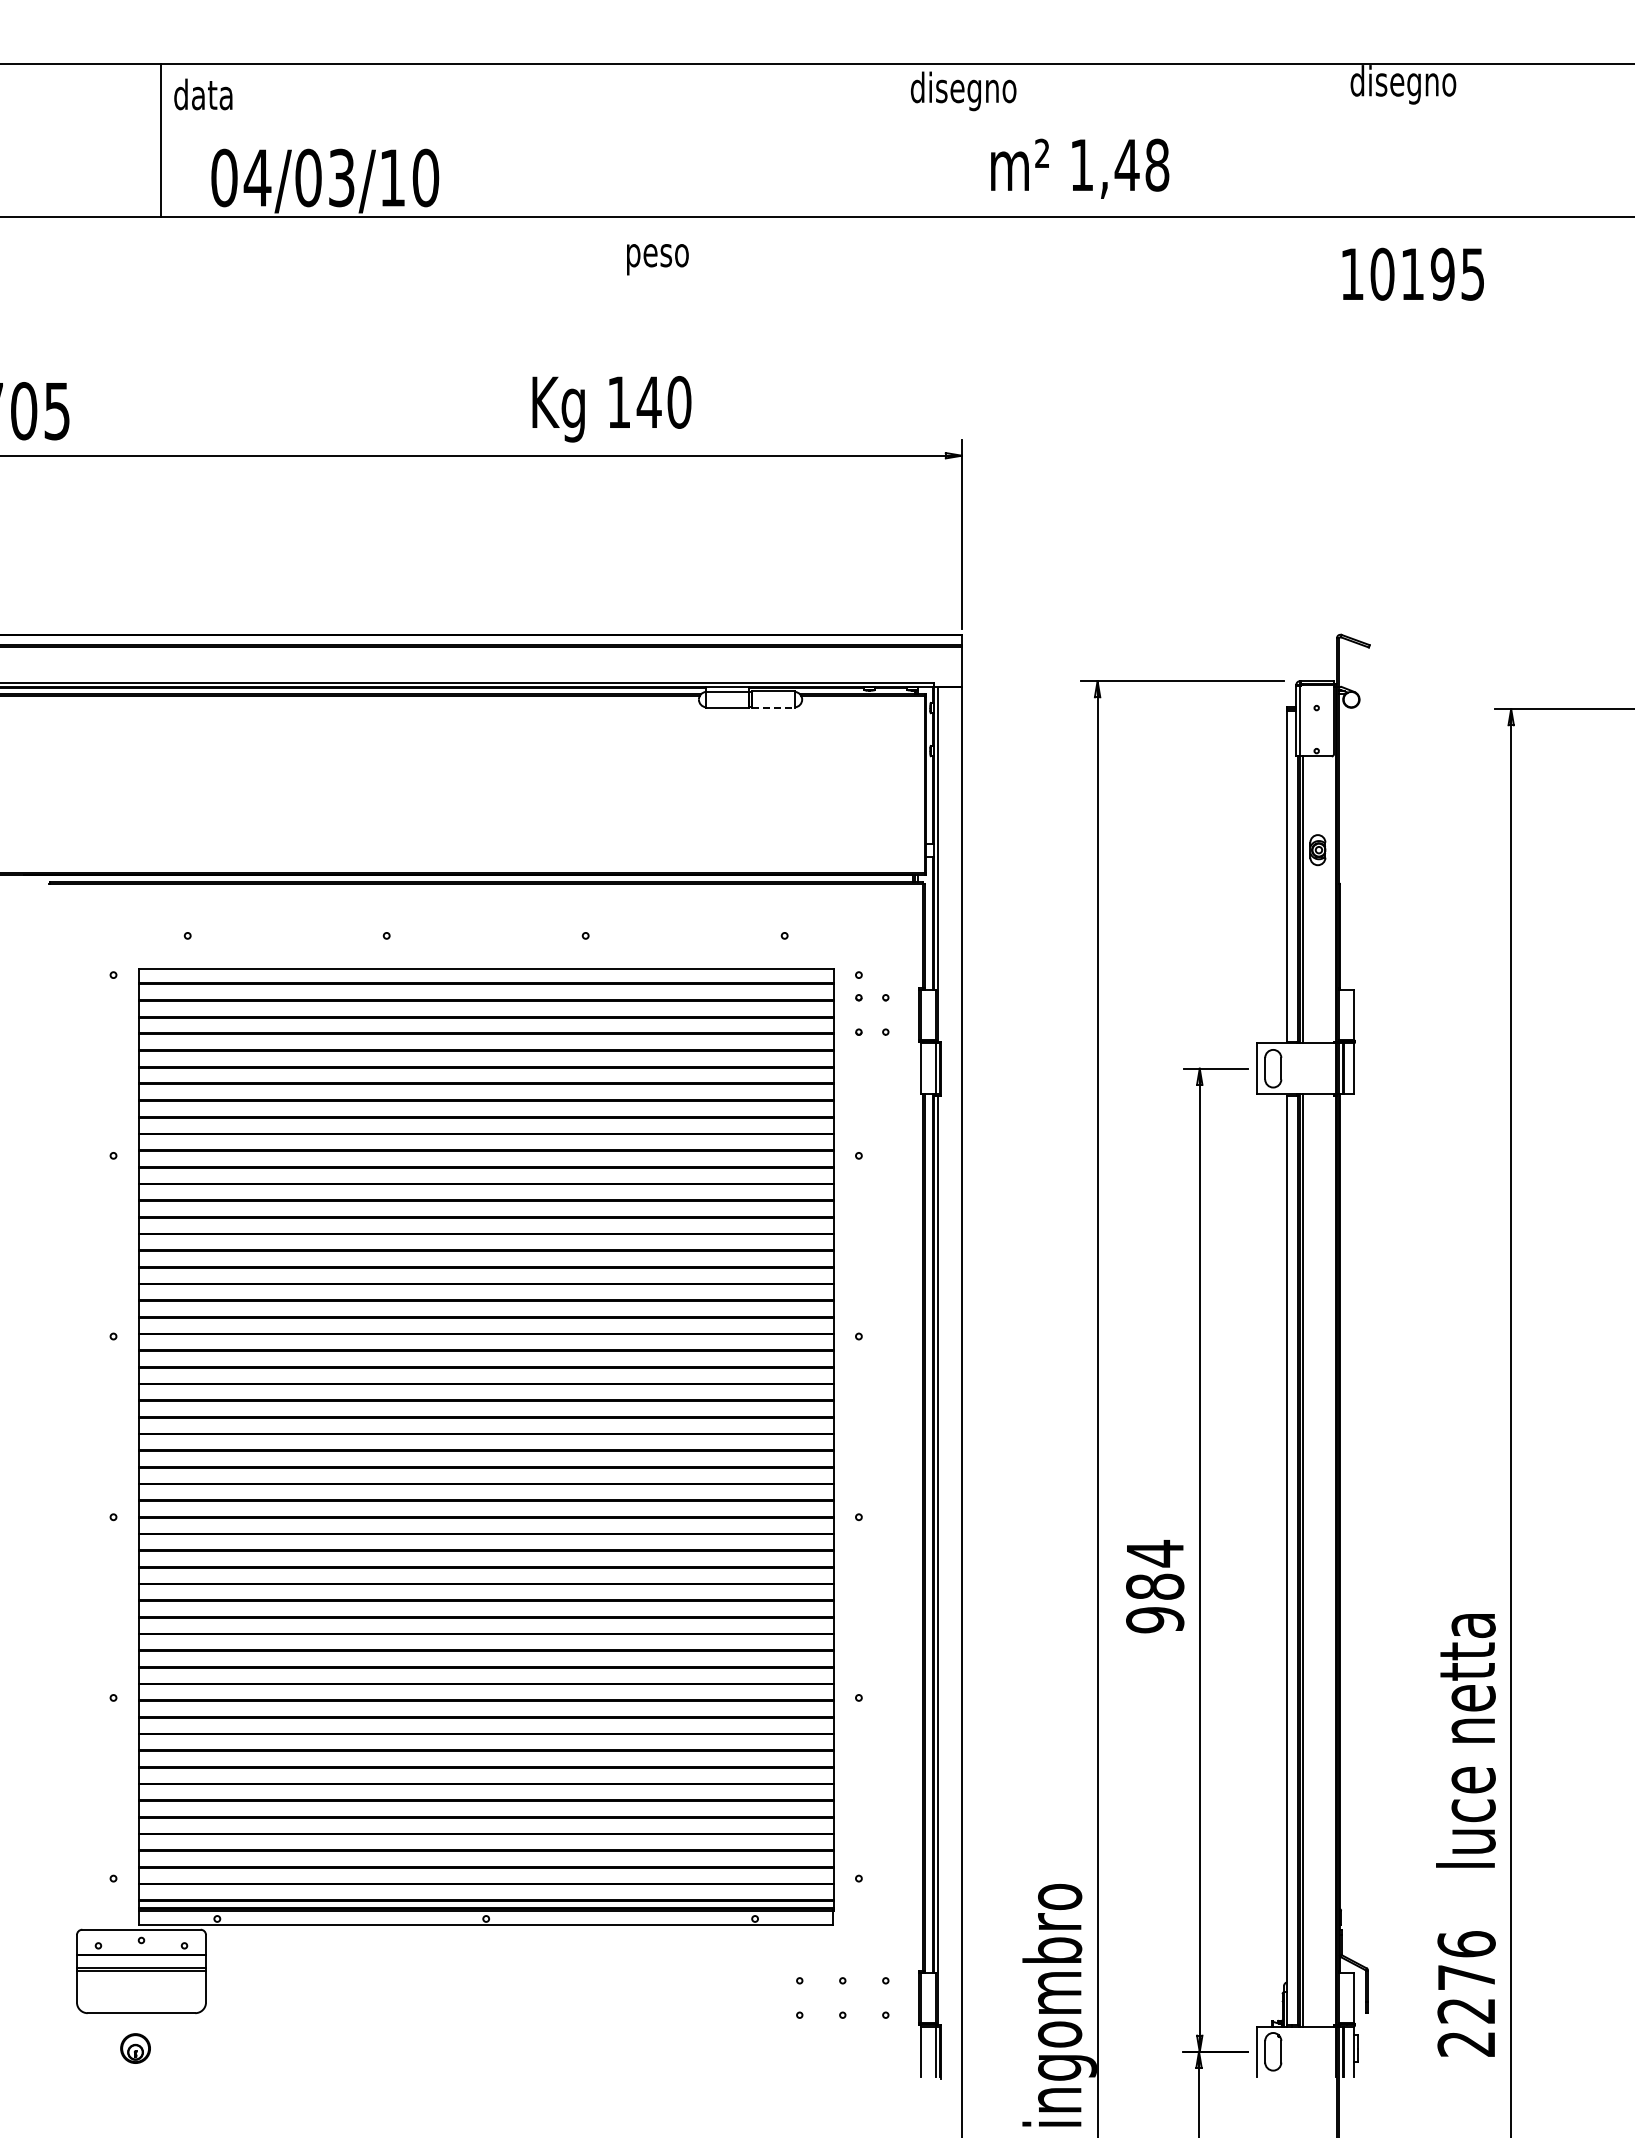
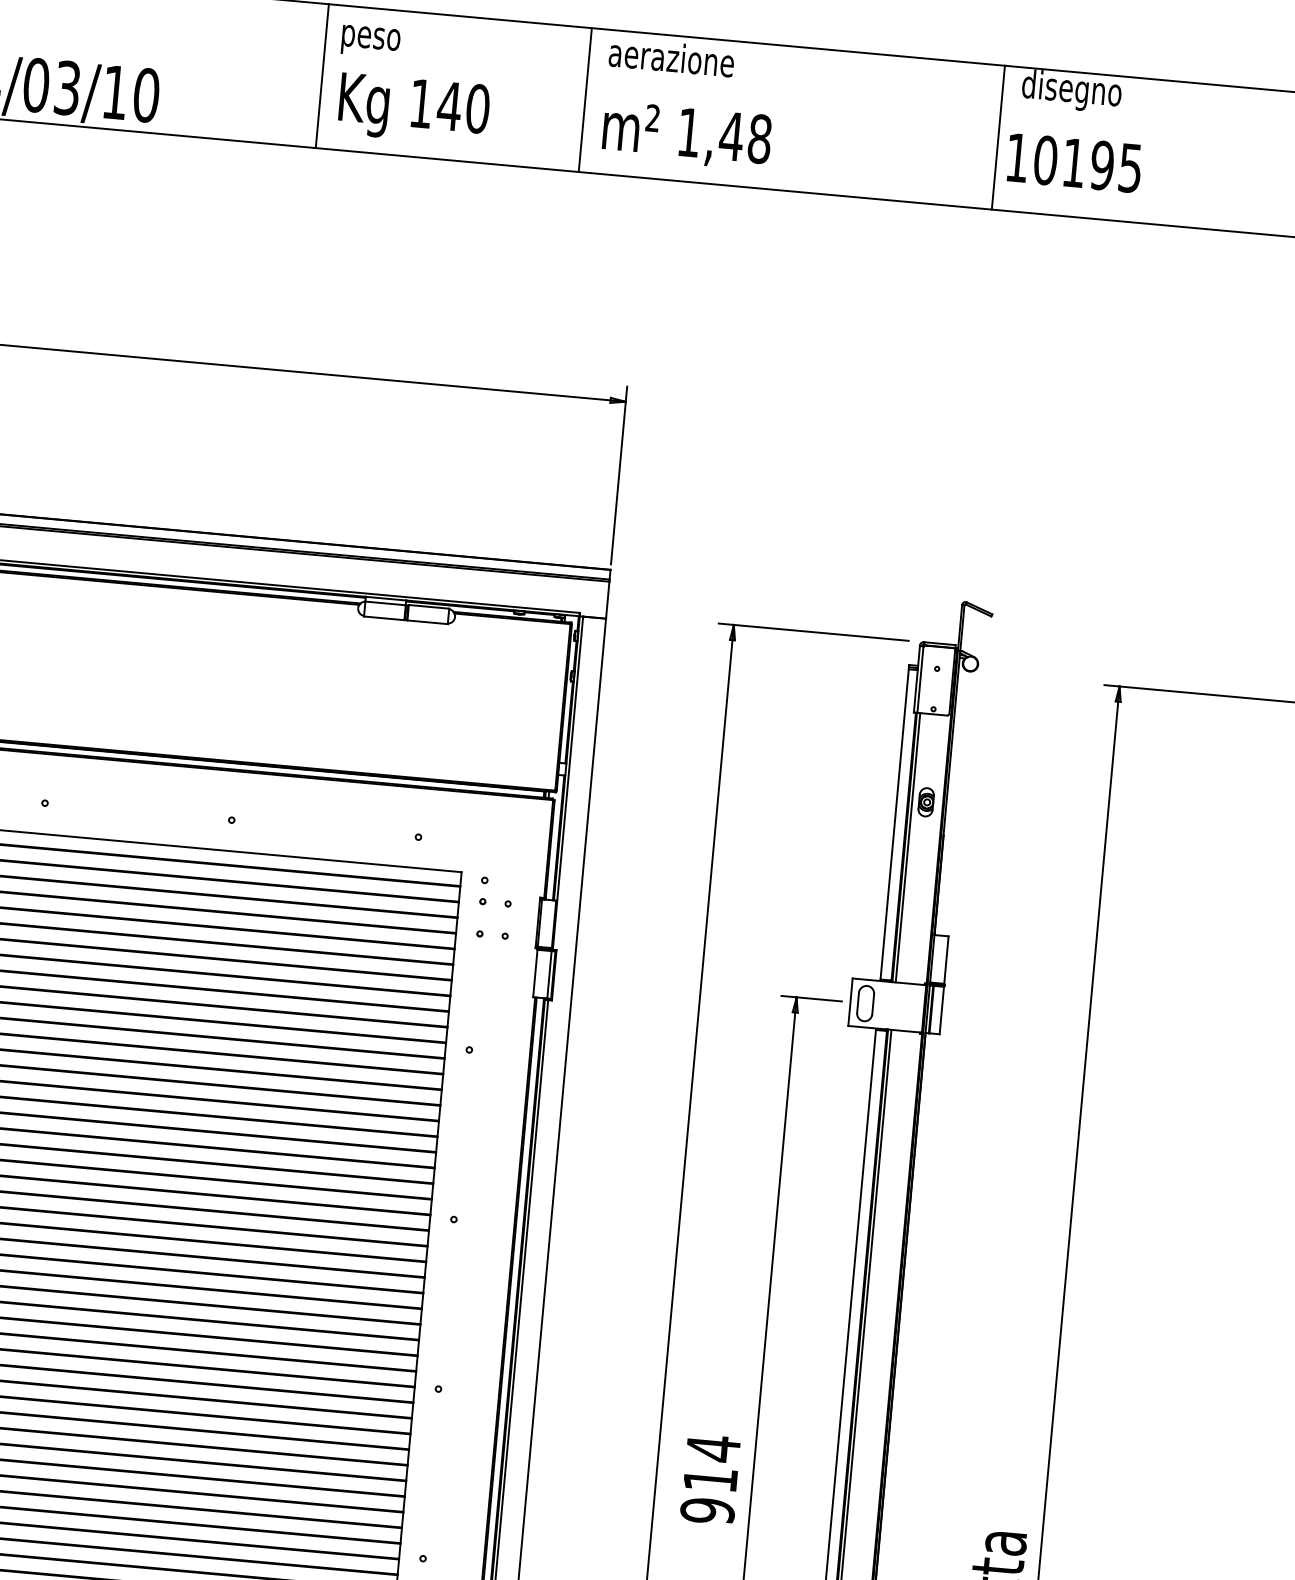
text: (976, 91) -> (670, 61), disegno -> aerazione
line: (609, 140) -> (322, 75), added
line: (890, 140) -> (585, 99), added
line: (1330, 140) -> (998, 137), added
text: (1080, 168) -> (687, 135), moved
text: (657, 259) -> (370, 41), moved
text: (1412, 273) -> (1073, 162), moved
text: (611, 409) -> (413, 109), moved
line: (773, 707) -> (427, 621), dashed -> solid
text: (1155, 1586) -> (710, 1479), 984 -> 914

